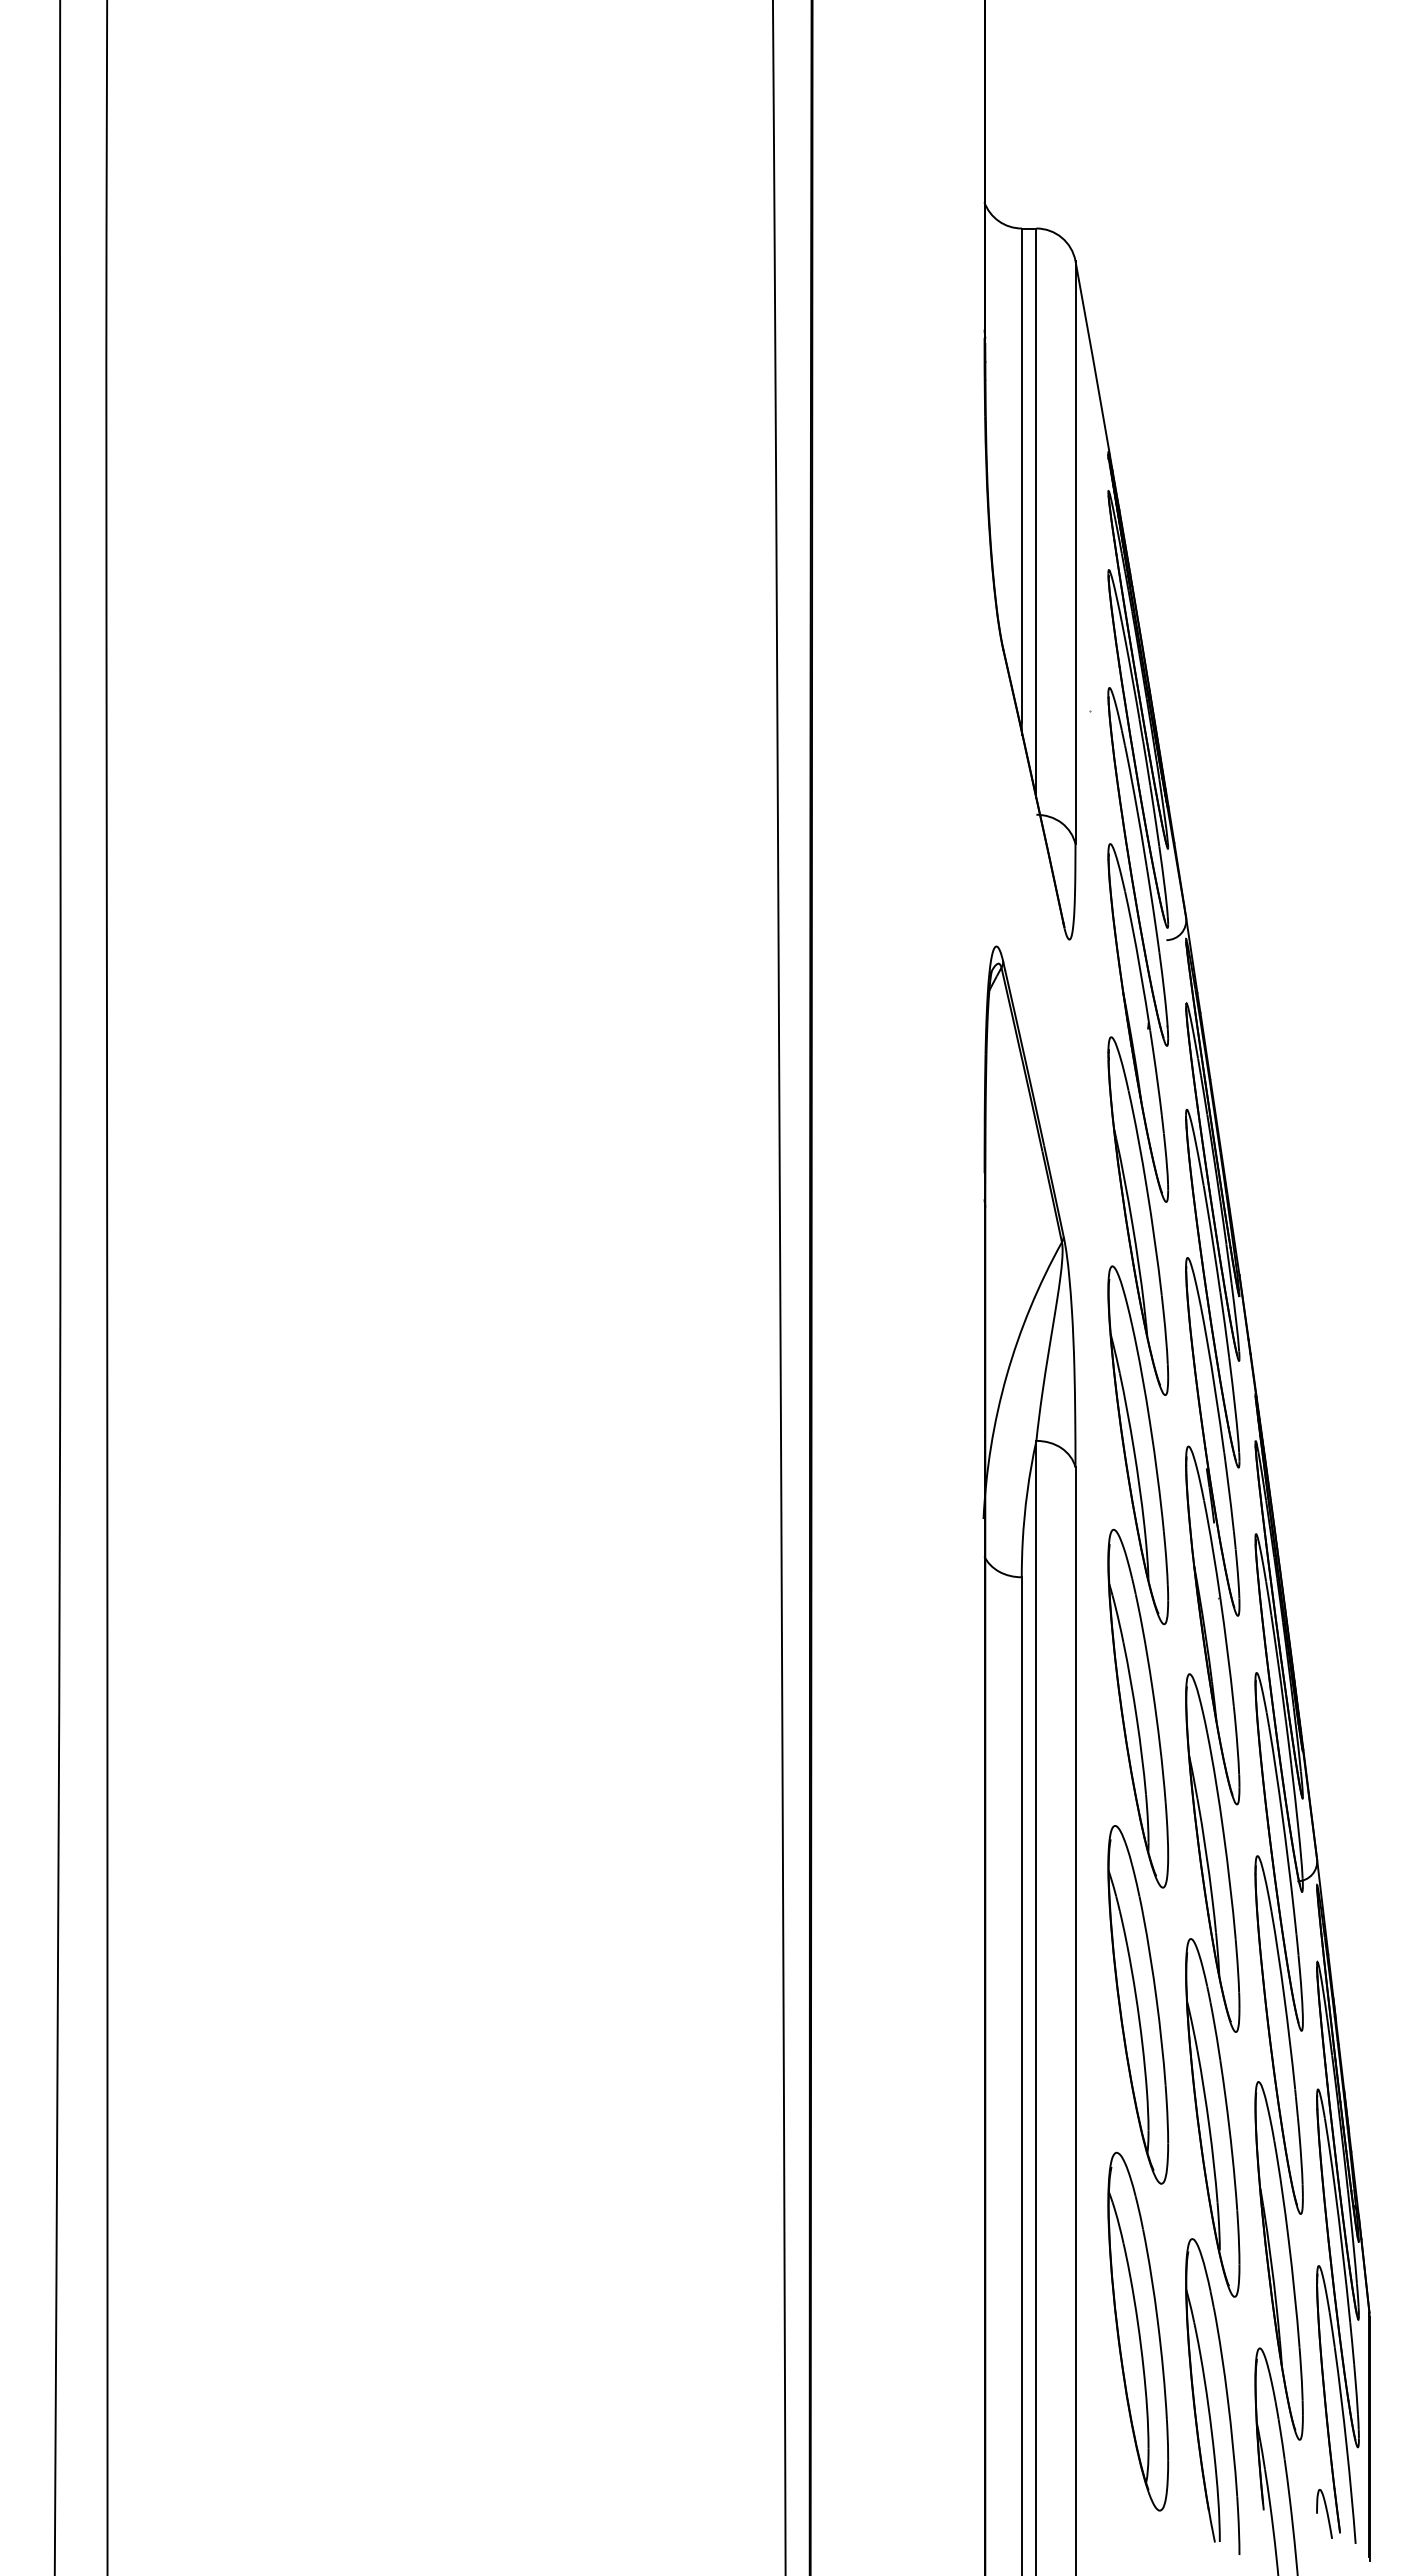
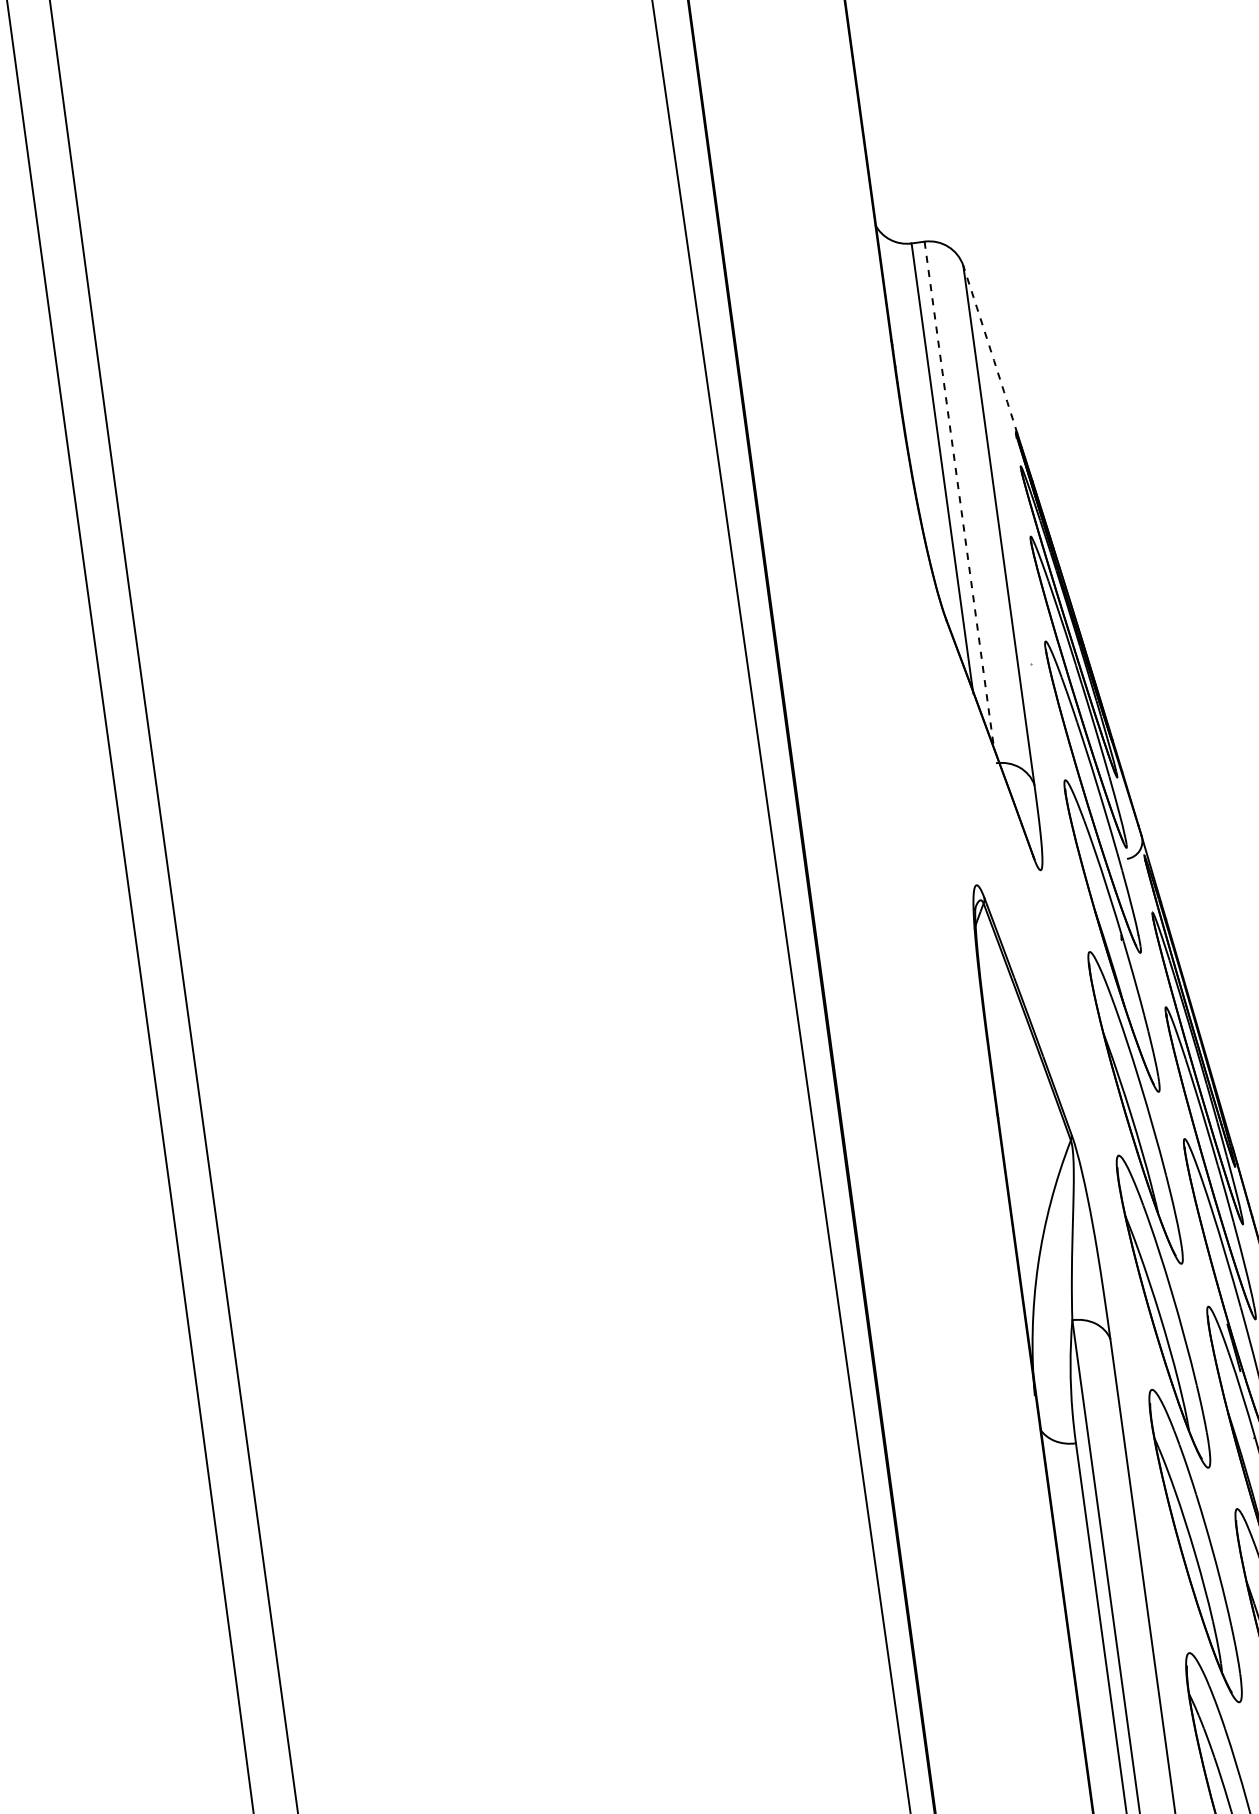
arc: (1092, 357) -> (990, 349), solid -> dashed
line: (1036, 513) -> (959, 495), solid -> dashed

